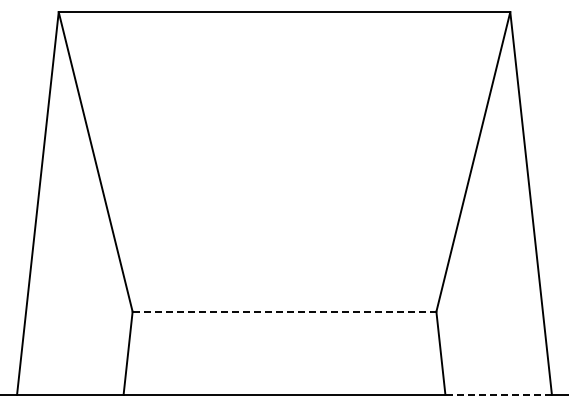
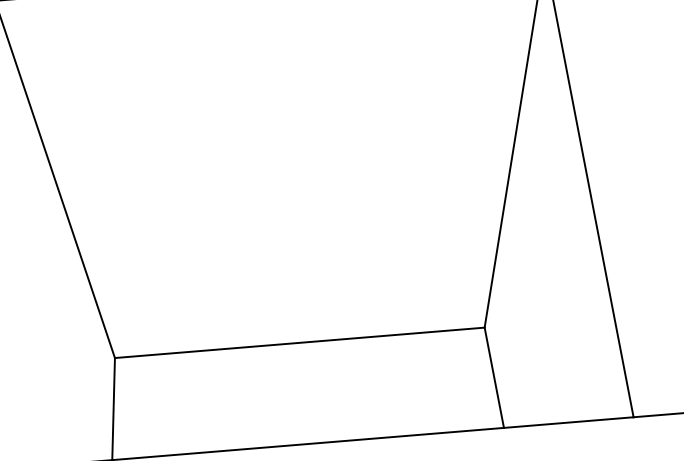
line: (284, 311) -> (299, 342), dashed -> solid
line: (498, 394) -> (568, 422), dashed -> solid

